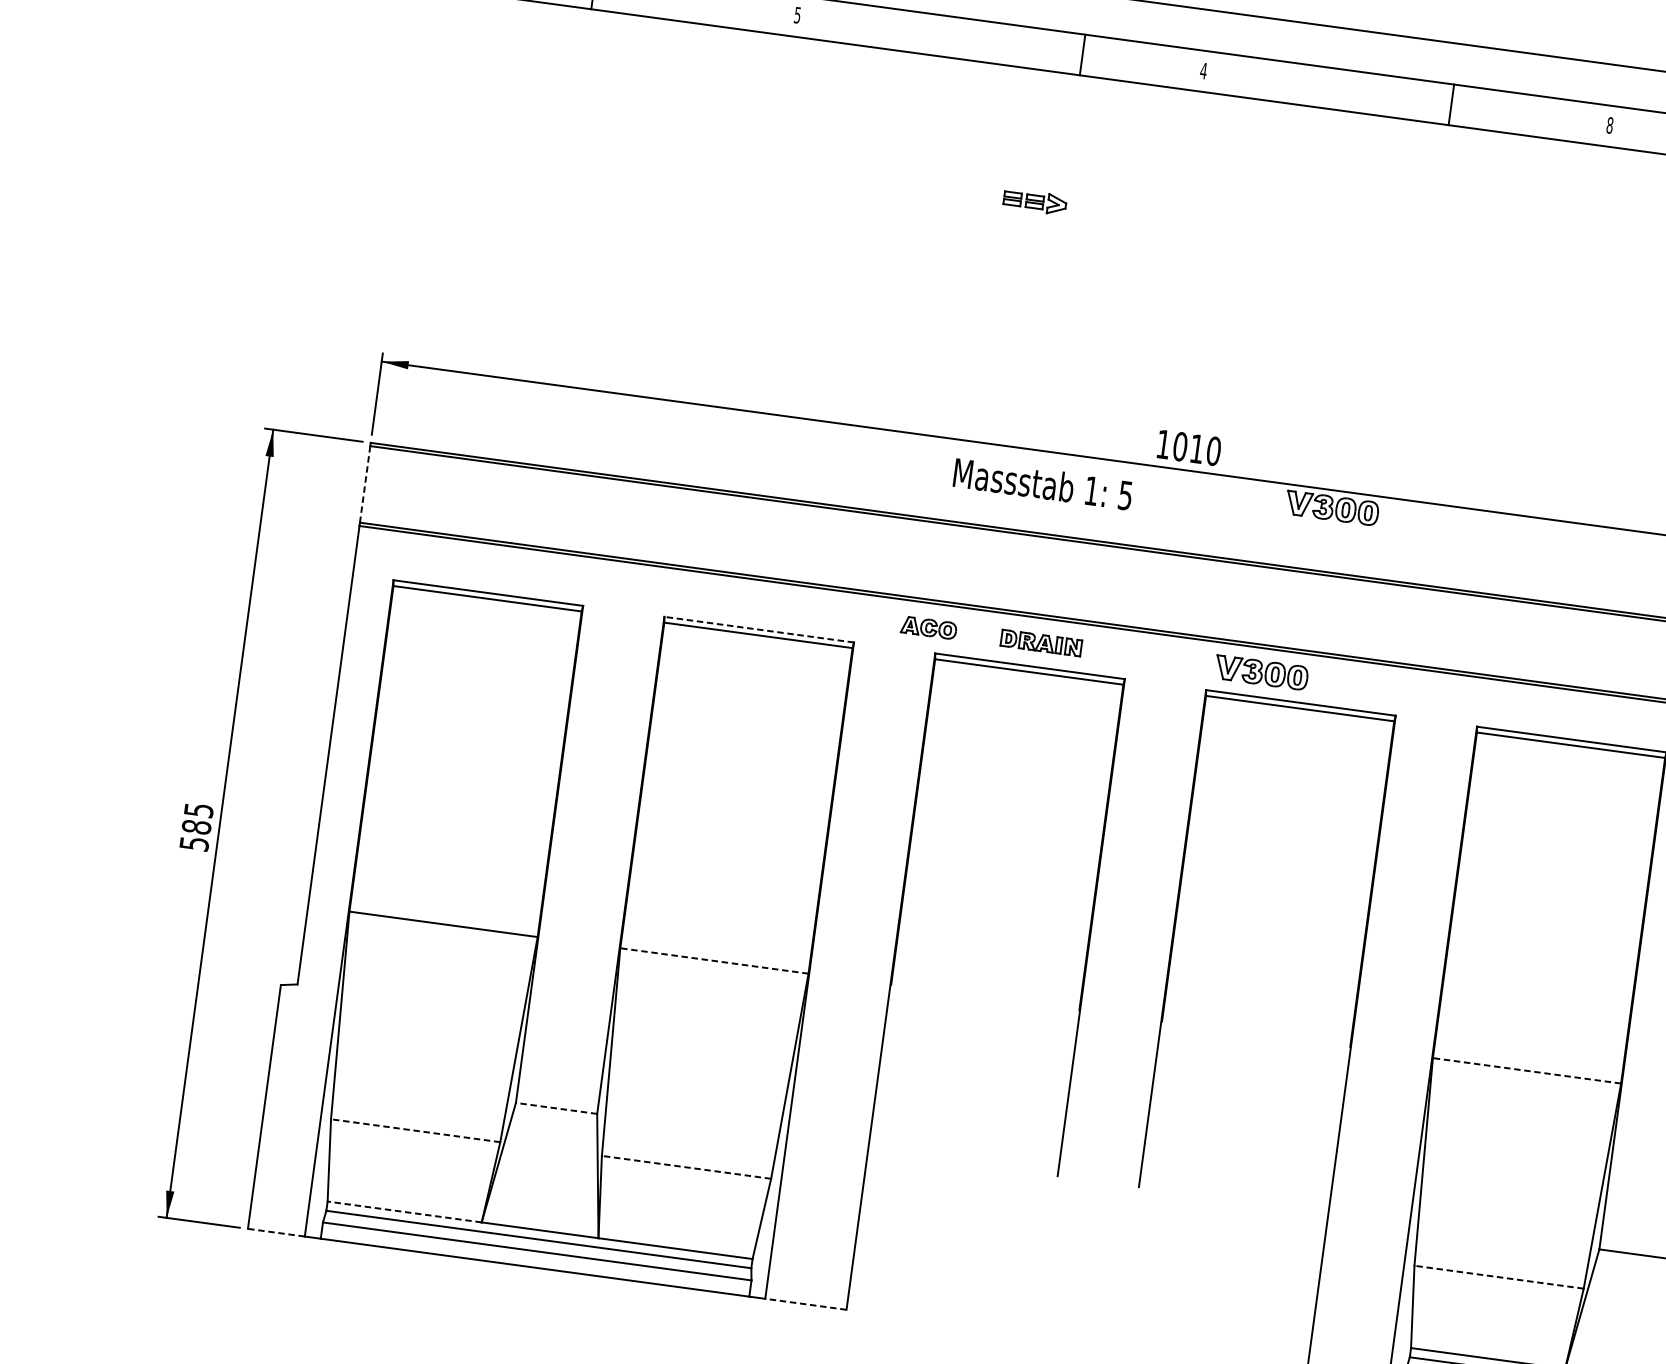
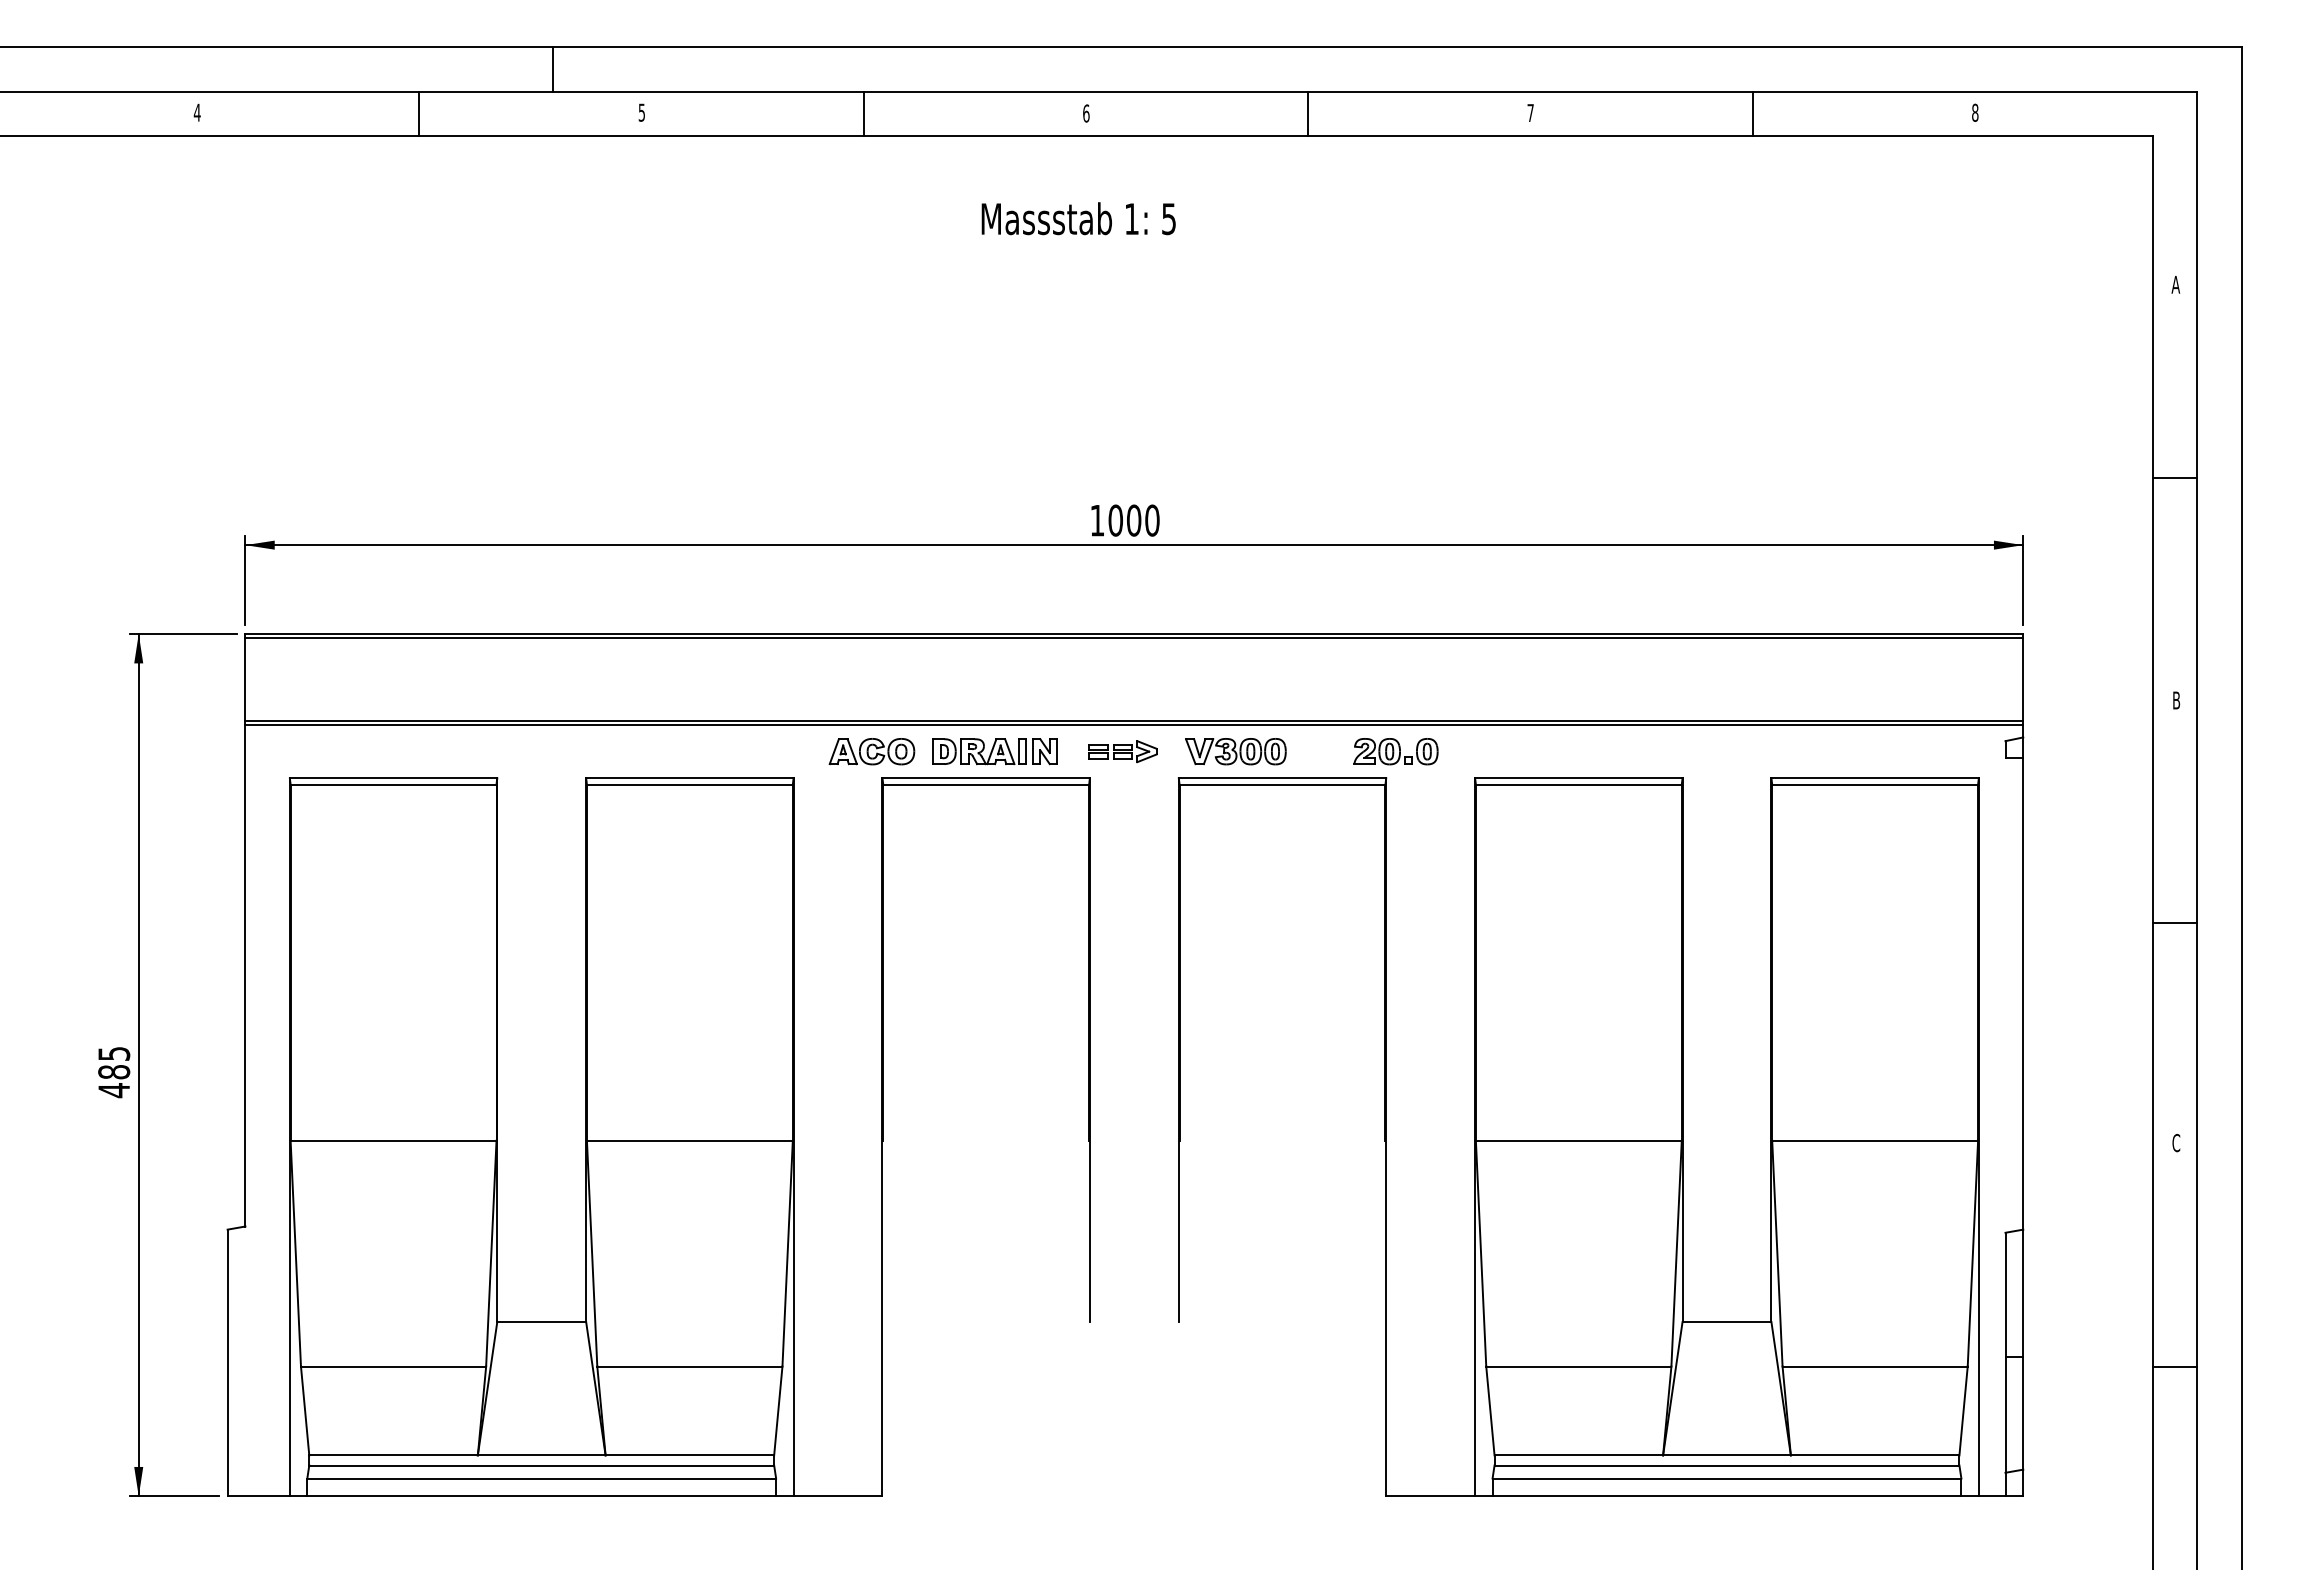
line: (1082, 54) -> (863, 113), moved
text: (1203, 70) -> (1085, 113), 4 -> 6
line: (1451, 104) -> (1308, 113), moved
text: (1609, 125) -> (1530, 113), 8 -> 7
part: (1034, 201) -> (1122, 751), moved
text: (1197, 448) -> (1134, 520), 1010 -> 1000
text: (1042, 483) -> (1078, 218), moved
line: (365, 484) -> (245, 679), dashed -> solid
part: (1331, 508) -> (1287, 564), removed
part: (928, 627) -> (871, 751), size x1.43
line: (758, 629) -> (689, 778), dashed -> solid
part: (1040, 642) -> (994, 751), size x1.43
part: (1407, 692) -> (1395, 751), added
text: (194, 843) -> (114, 1090), 585 -> 485
line: (714, 960) -> (689, 1140), dashed -> solid
line: (1526, 1070) -> (1578, 1140), dashed -> solid
line: (556, 1108) -> (541, 1322), dashed -> solid
line: (415, 1130) -> (393, 1366), dashed -> solid
line: (686, 1167) -> (689, 1366), dashed -> solid
line: (404, 1212) -> (393, 1455), dashed -> solid
line: (276, 1232) -> (258, 1496), dashed -> solid
line: (1498, 1277) -> (1578, 1366), dashed -> solid
line: (805, 1304) -> (837, 1496), dashed -> solid

